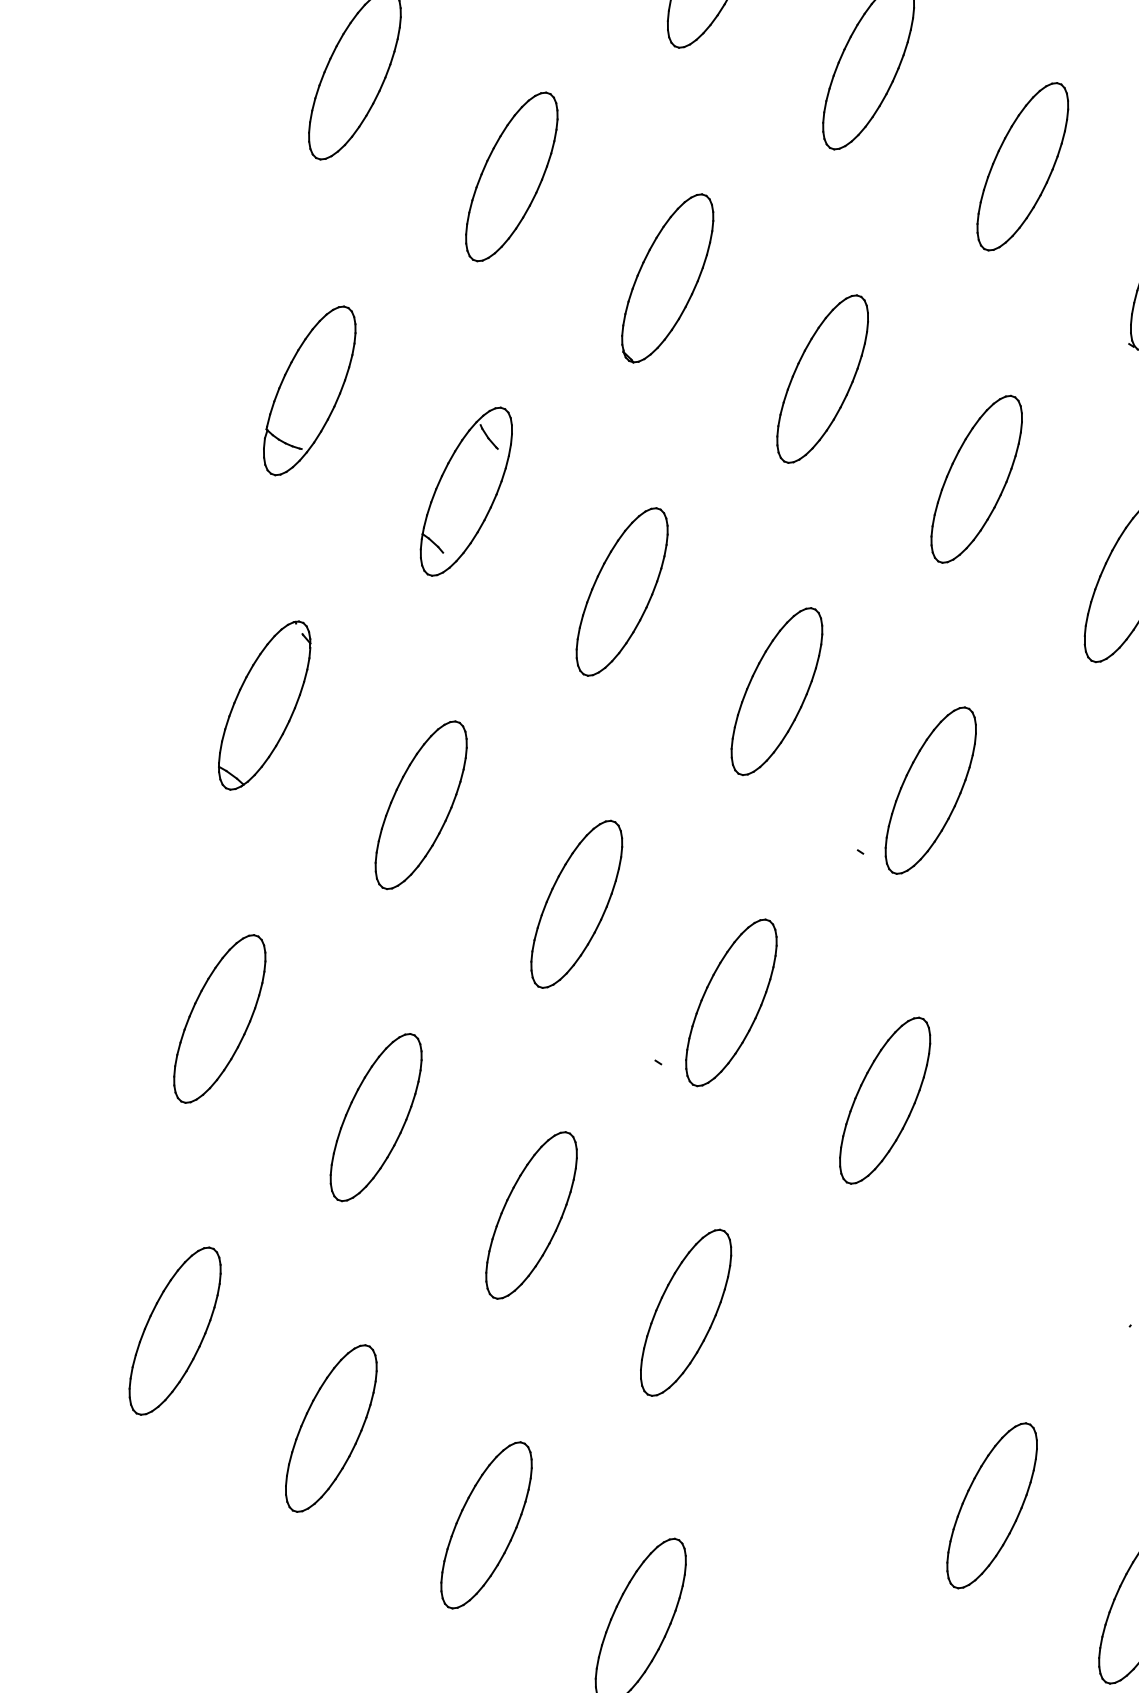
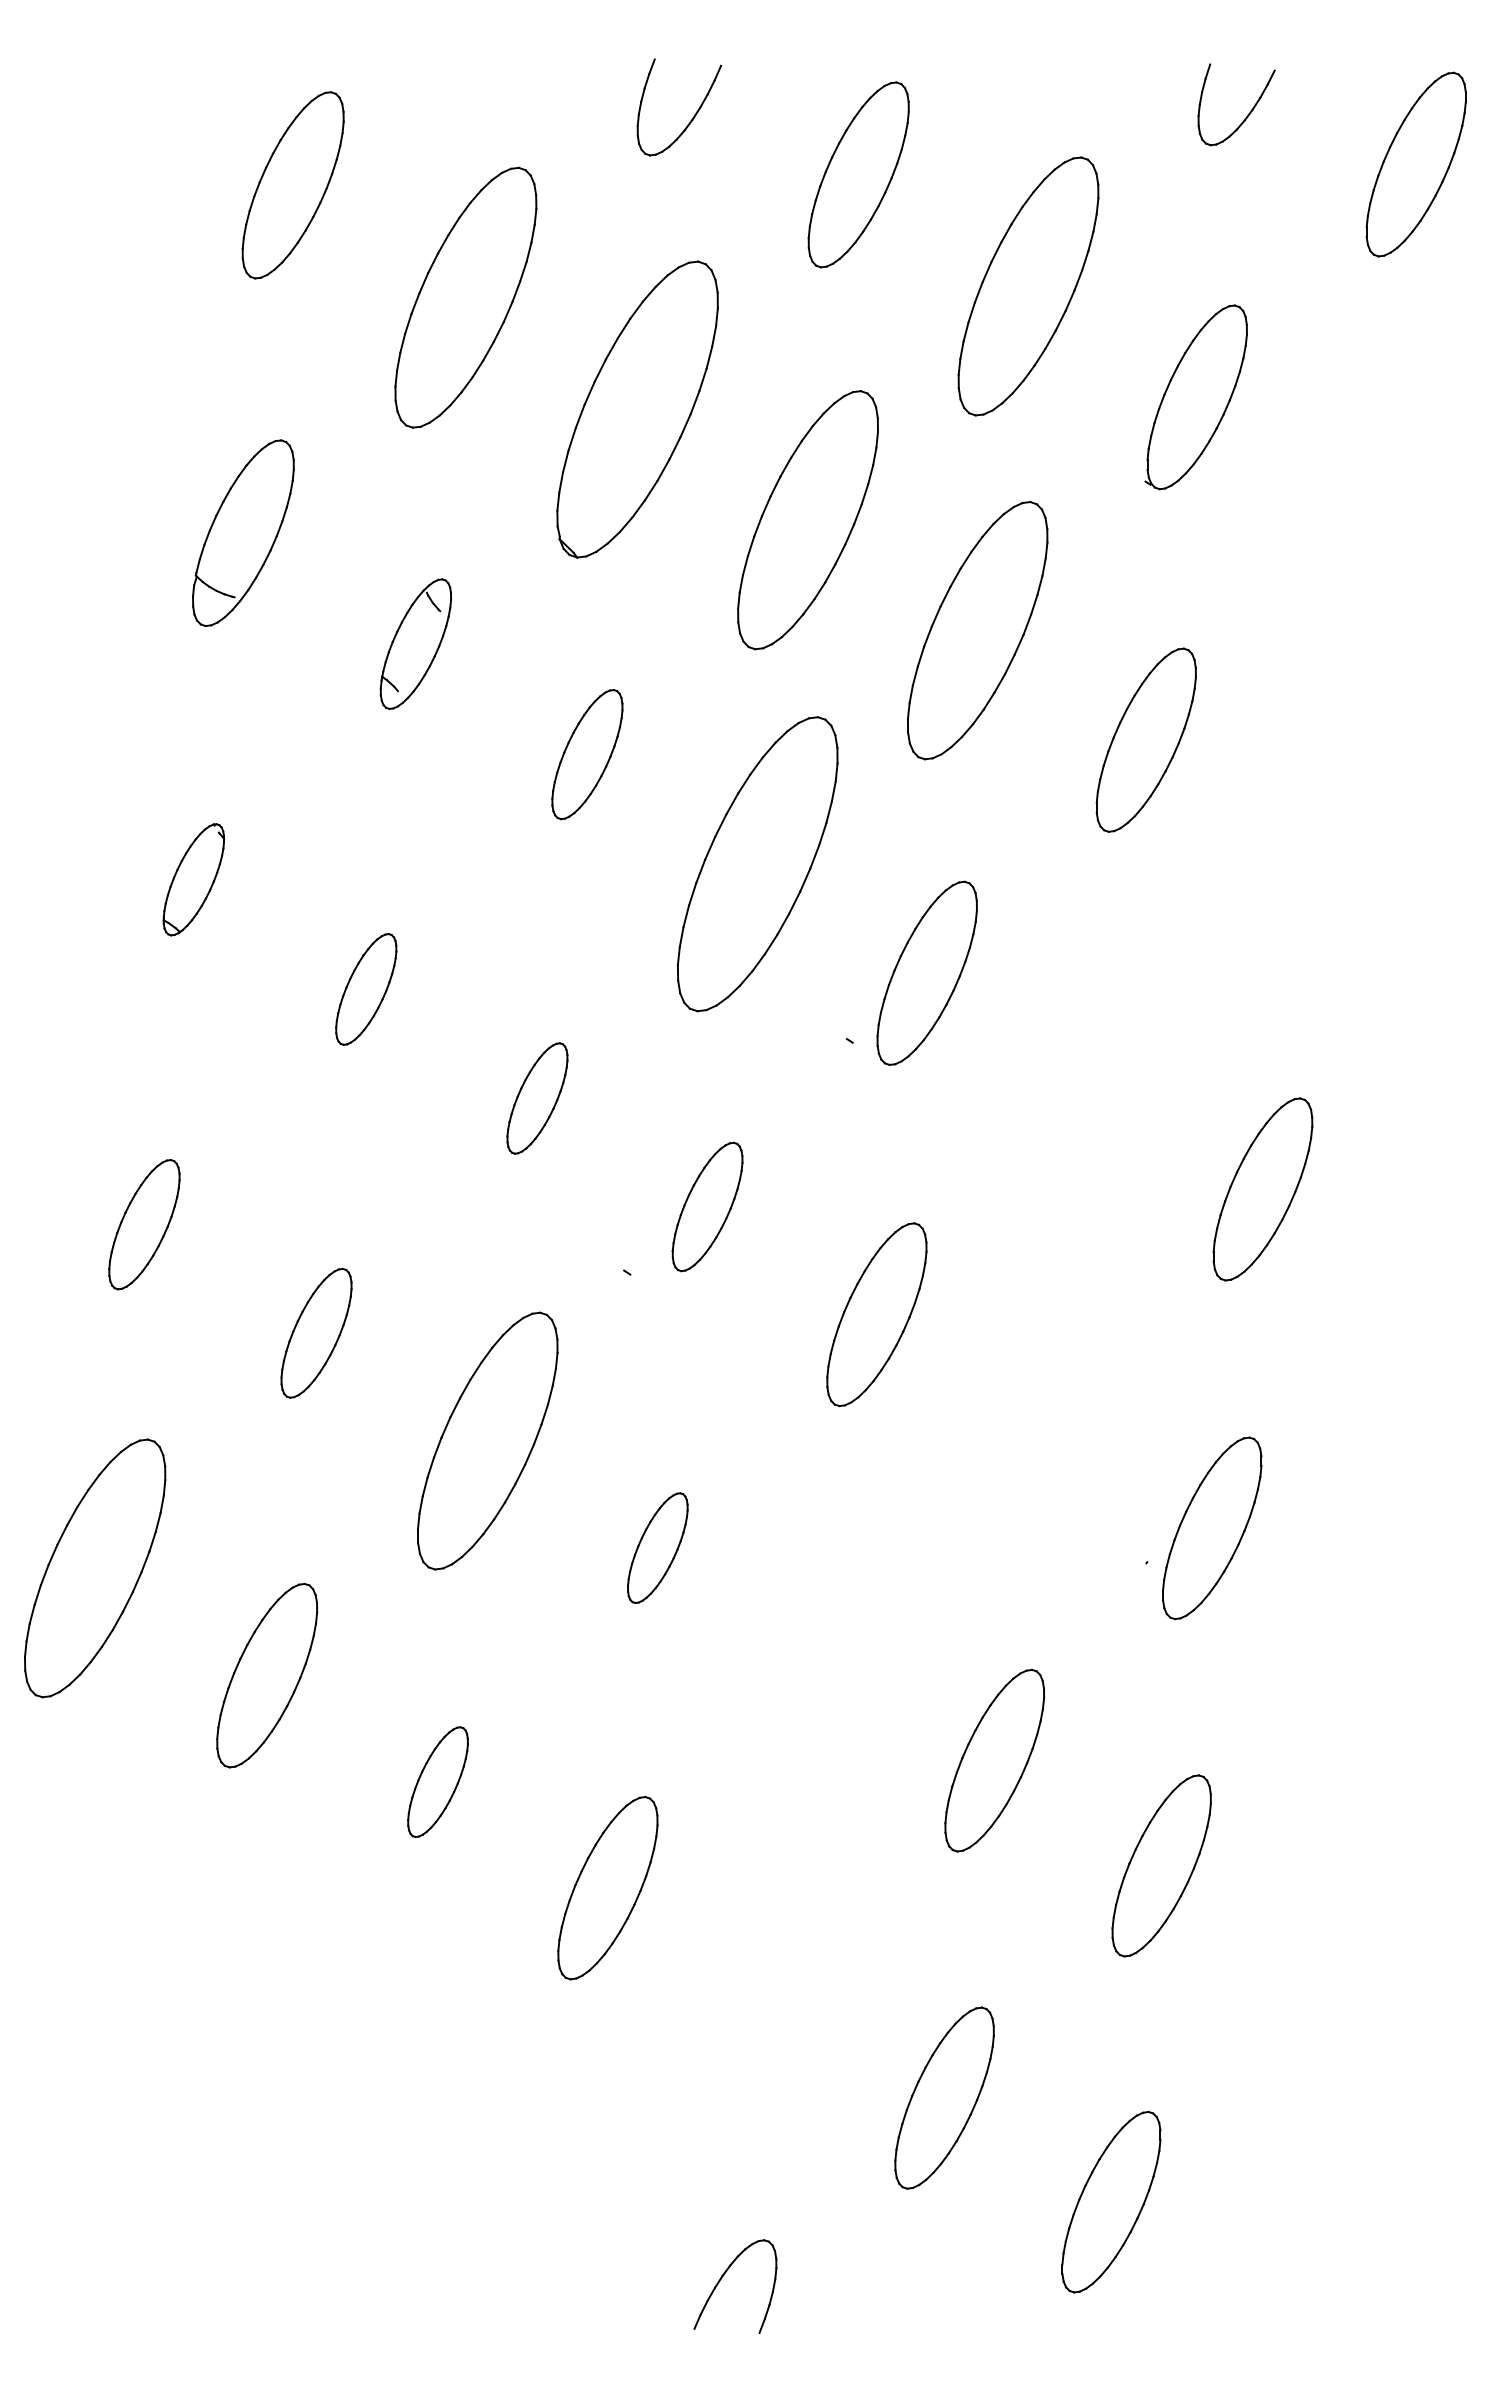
part: (1022, 166) -> (1028, 286), size x1.4
part: (511, 176) -> (465, 297), size x1.4
part: (667, 277) -> (637, 408), size x1.6
part: (822, 379) -> (808, 520), size x1.4
part: (976, 479) -> (977, 630), size x1.4
part: (466, 491) -> (415, 643), size x0.7
part: (622, 591) -> (587, 754), size x0.7
part: (776, 691) -> (757, 864), size x1.6
part: (264, 705) -> (193, 879), size x0.6
part: (421, 805) -> (366, 989), size x0.6
part: (576, 904) -> (537, 1098), size x0.6
part: (731, 1002) -> (707, 1206), size x0.7
part: (219, 1018) -> (144, 1224), size x0.7
part: (376, 1117) -> (316, 1333), size x0.7
part: (531, 1214) -> (487, 1440), size x1.4
part: (685, 1312) -> (657, 1547), size x0.6
part: (175, 1331) -> (95, 1568), size x1.4
part: (486, 1524) -> (437, 1781), size x0.6

